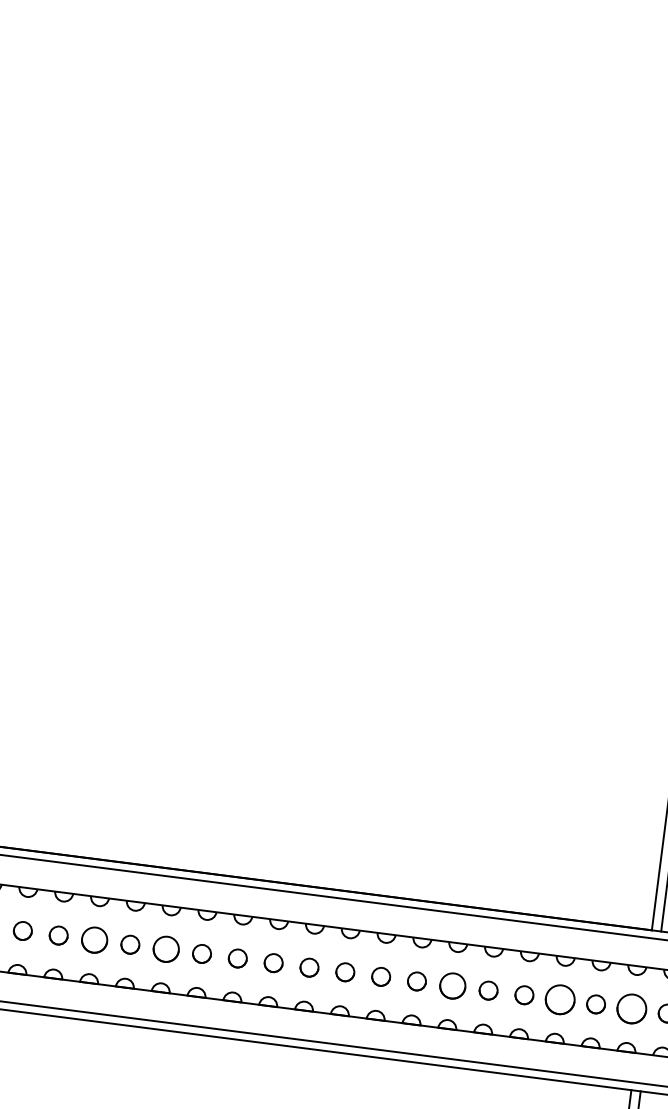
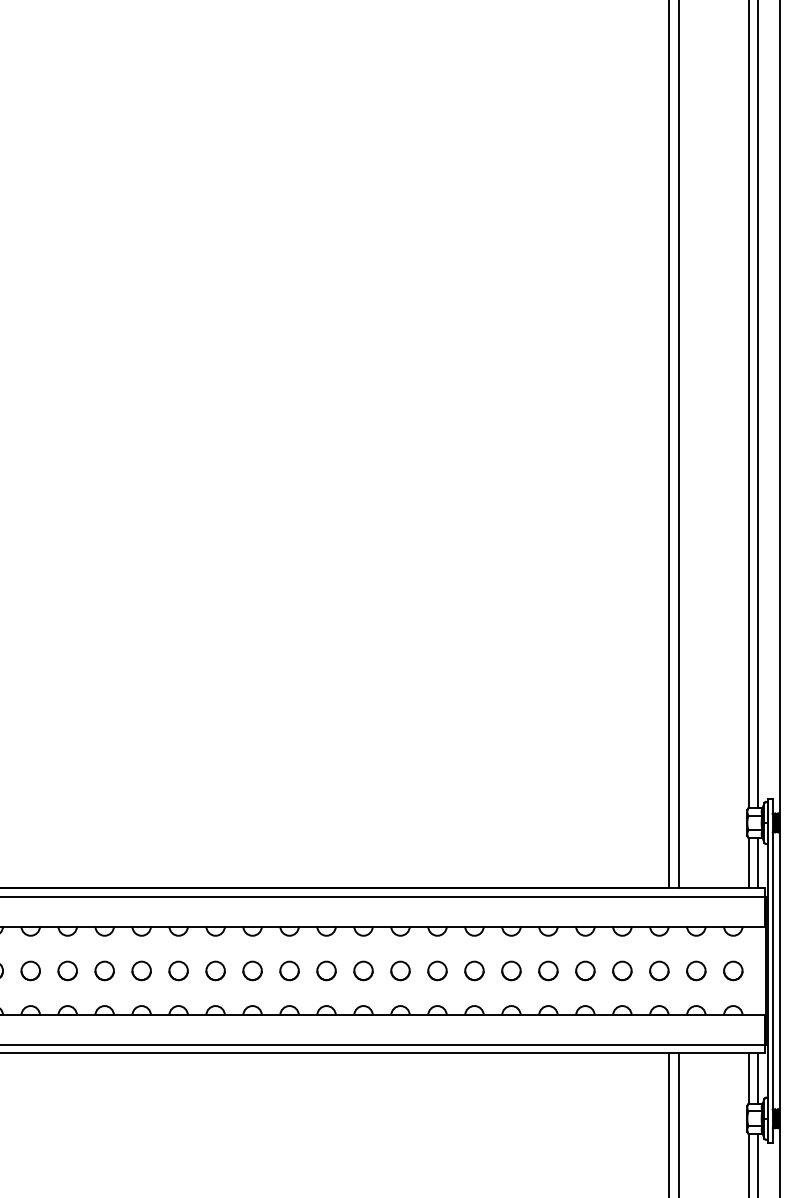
part: (94, 939) -> (104, 970), size x0.71
part: (166, 948) -> (178, 970), size x0.71
part: (452, 985) -> (474, 970), size x0.71
part: (560, 999) -> (585, 970), size x0.62
part: (632, 1008) -> (659, 970), size x0.62

